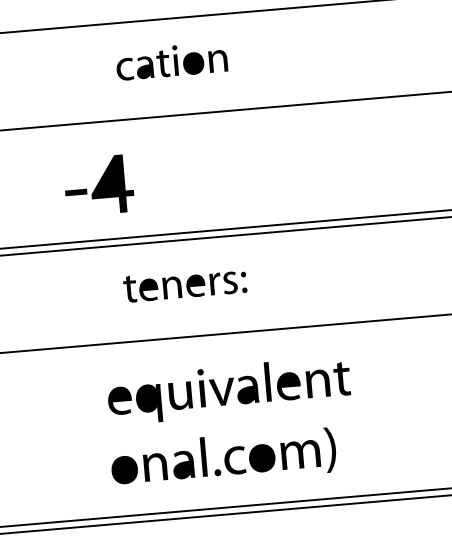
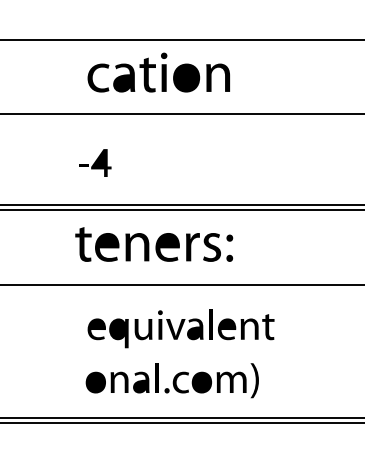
part: (171, 61) -> (158, 72), size x1.67
part: (99, 184) -> (95, 162), size x0.62
part: (185, 284) -> (154, 244), size x1.67

